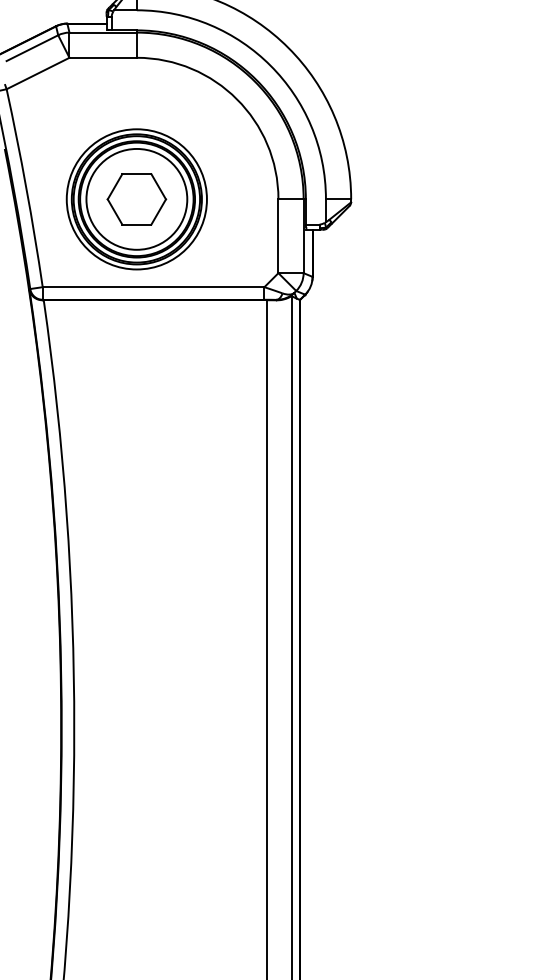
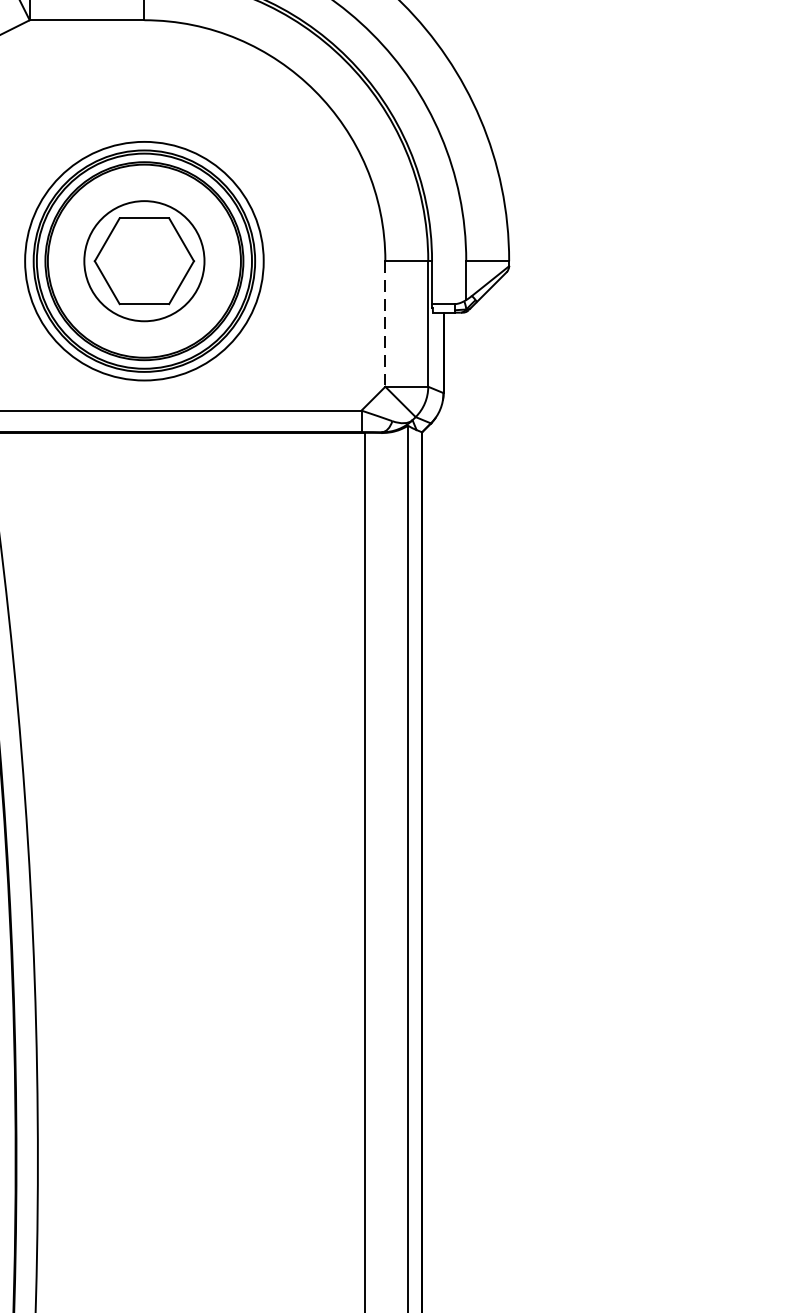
circle: (136, 198) -> (143, 259), size x0.7
line: (278, 236) -> (385, 324), solid -> dashed

